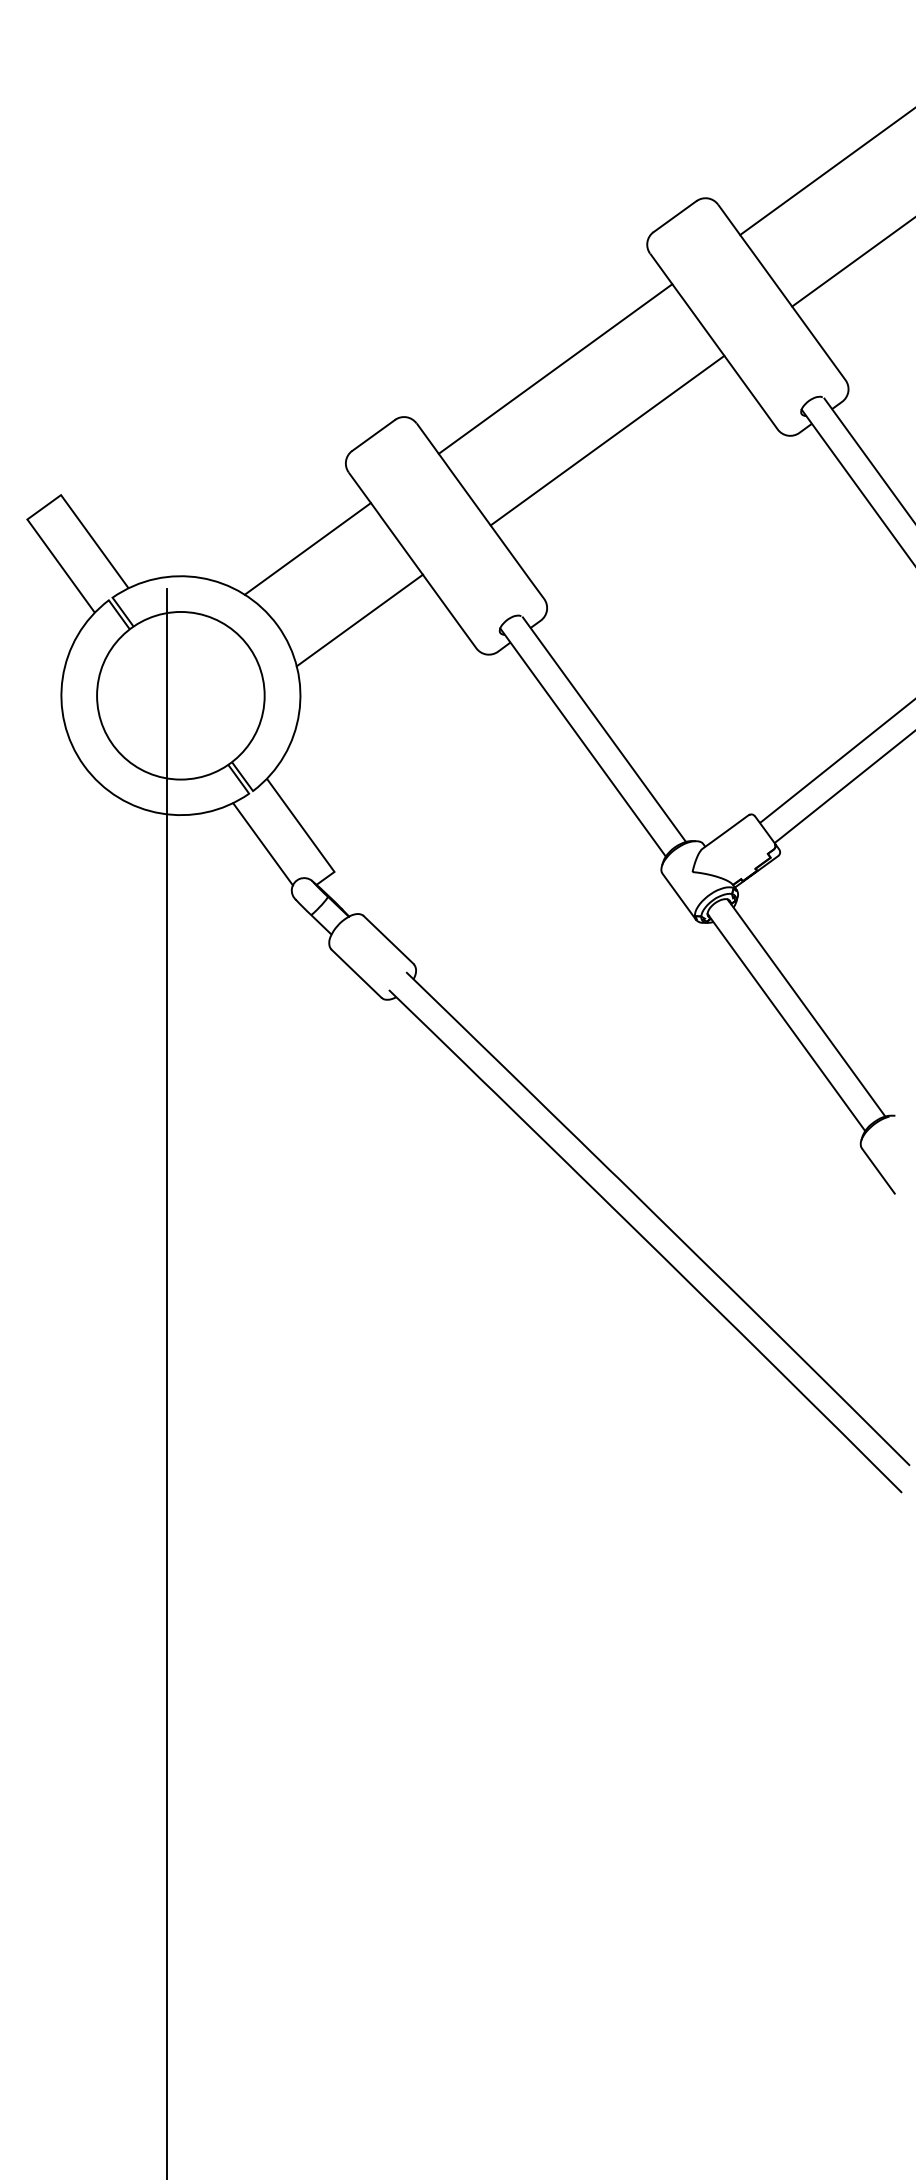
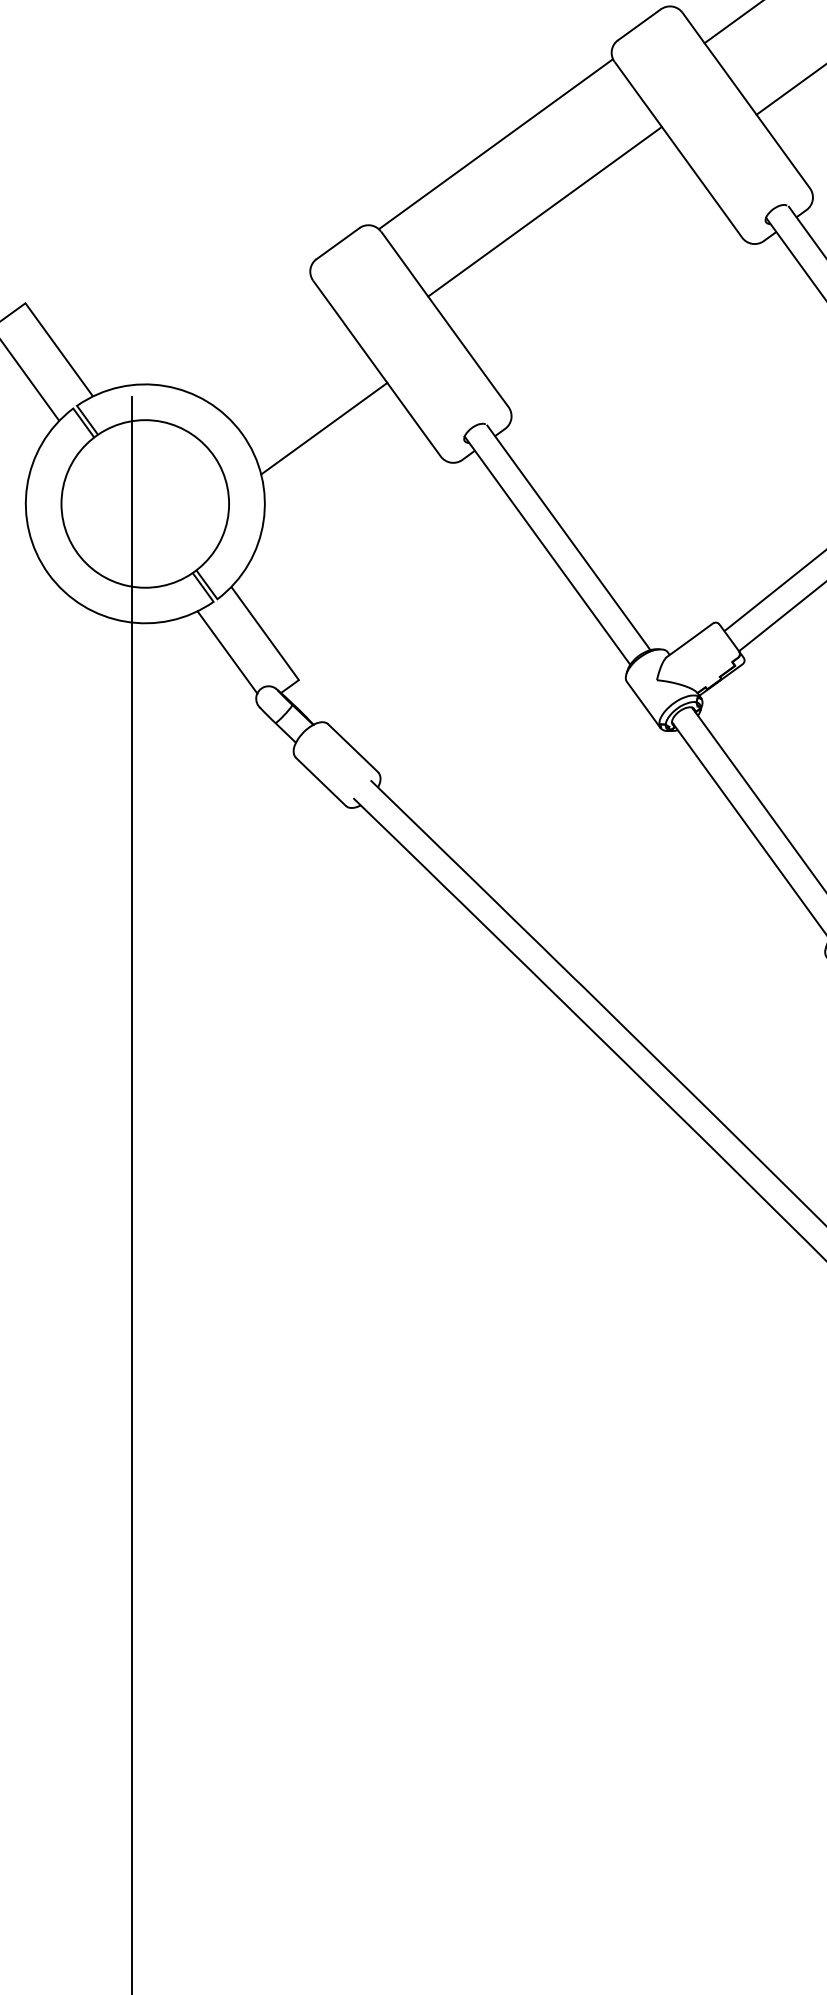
line: (555, 368) -> (495, 143), moved
line: (607, 440) -> (544, 211), moved
line: (307, 548) -> (271, 356), removed

